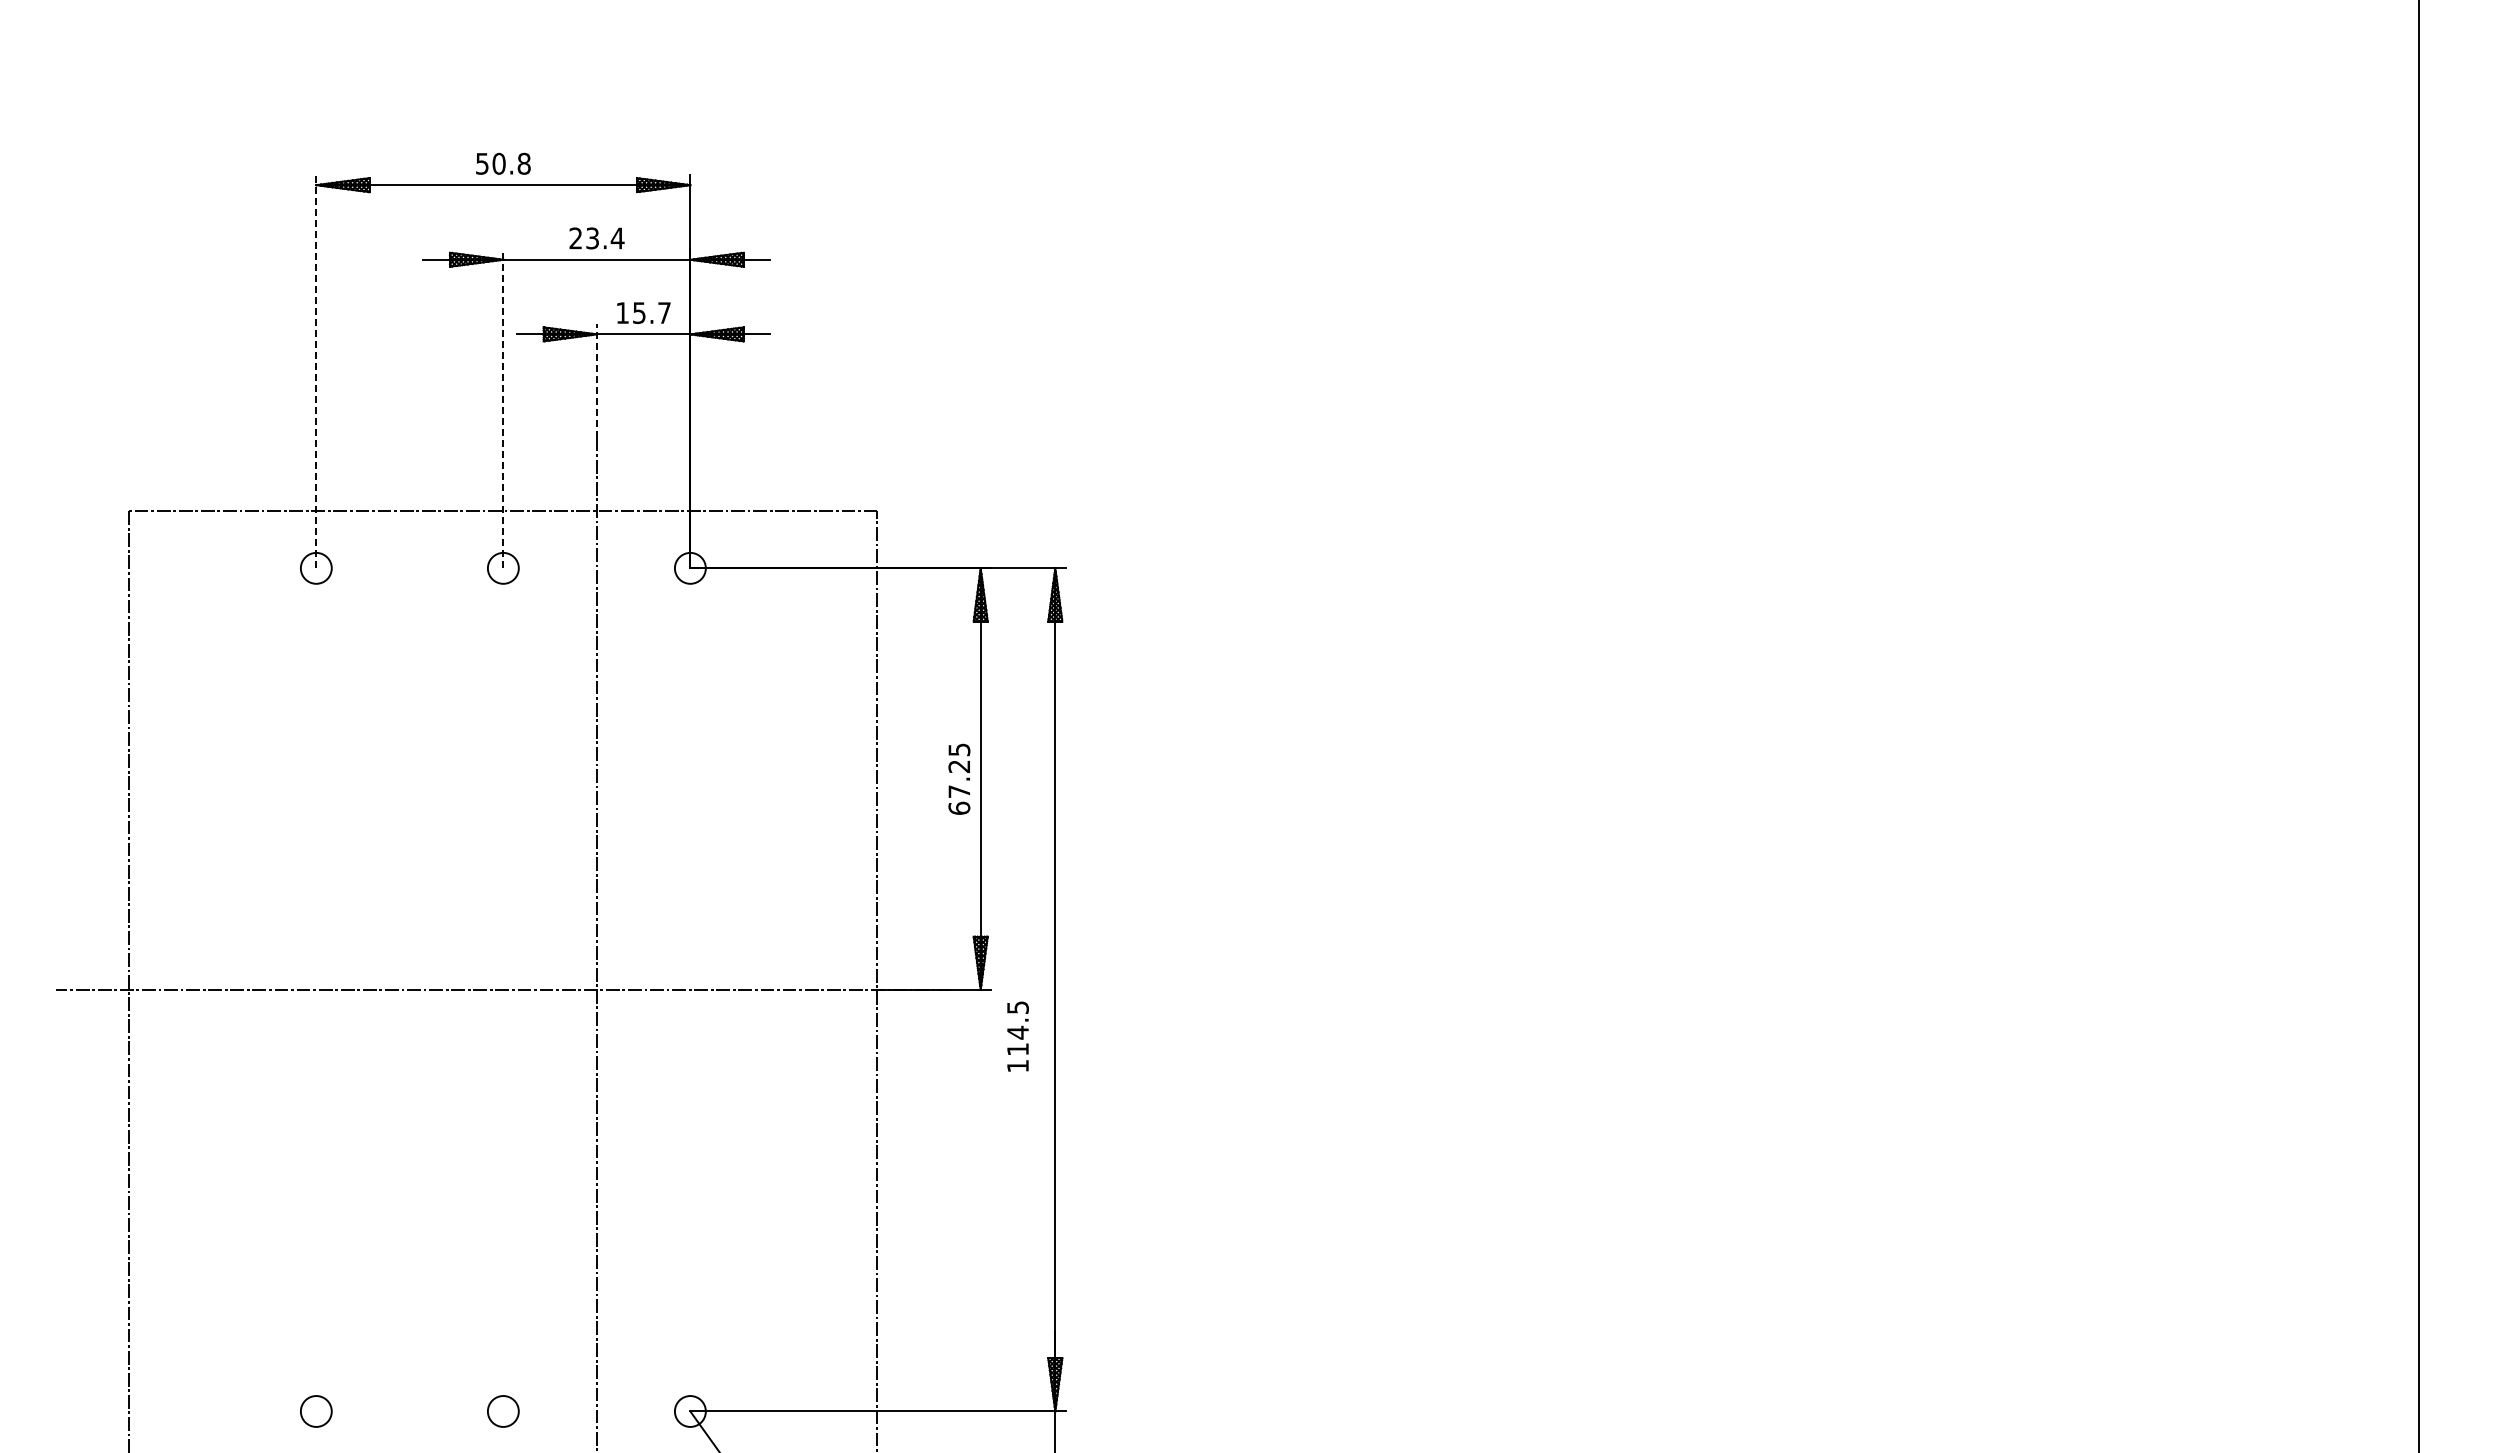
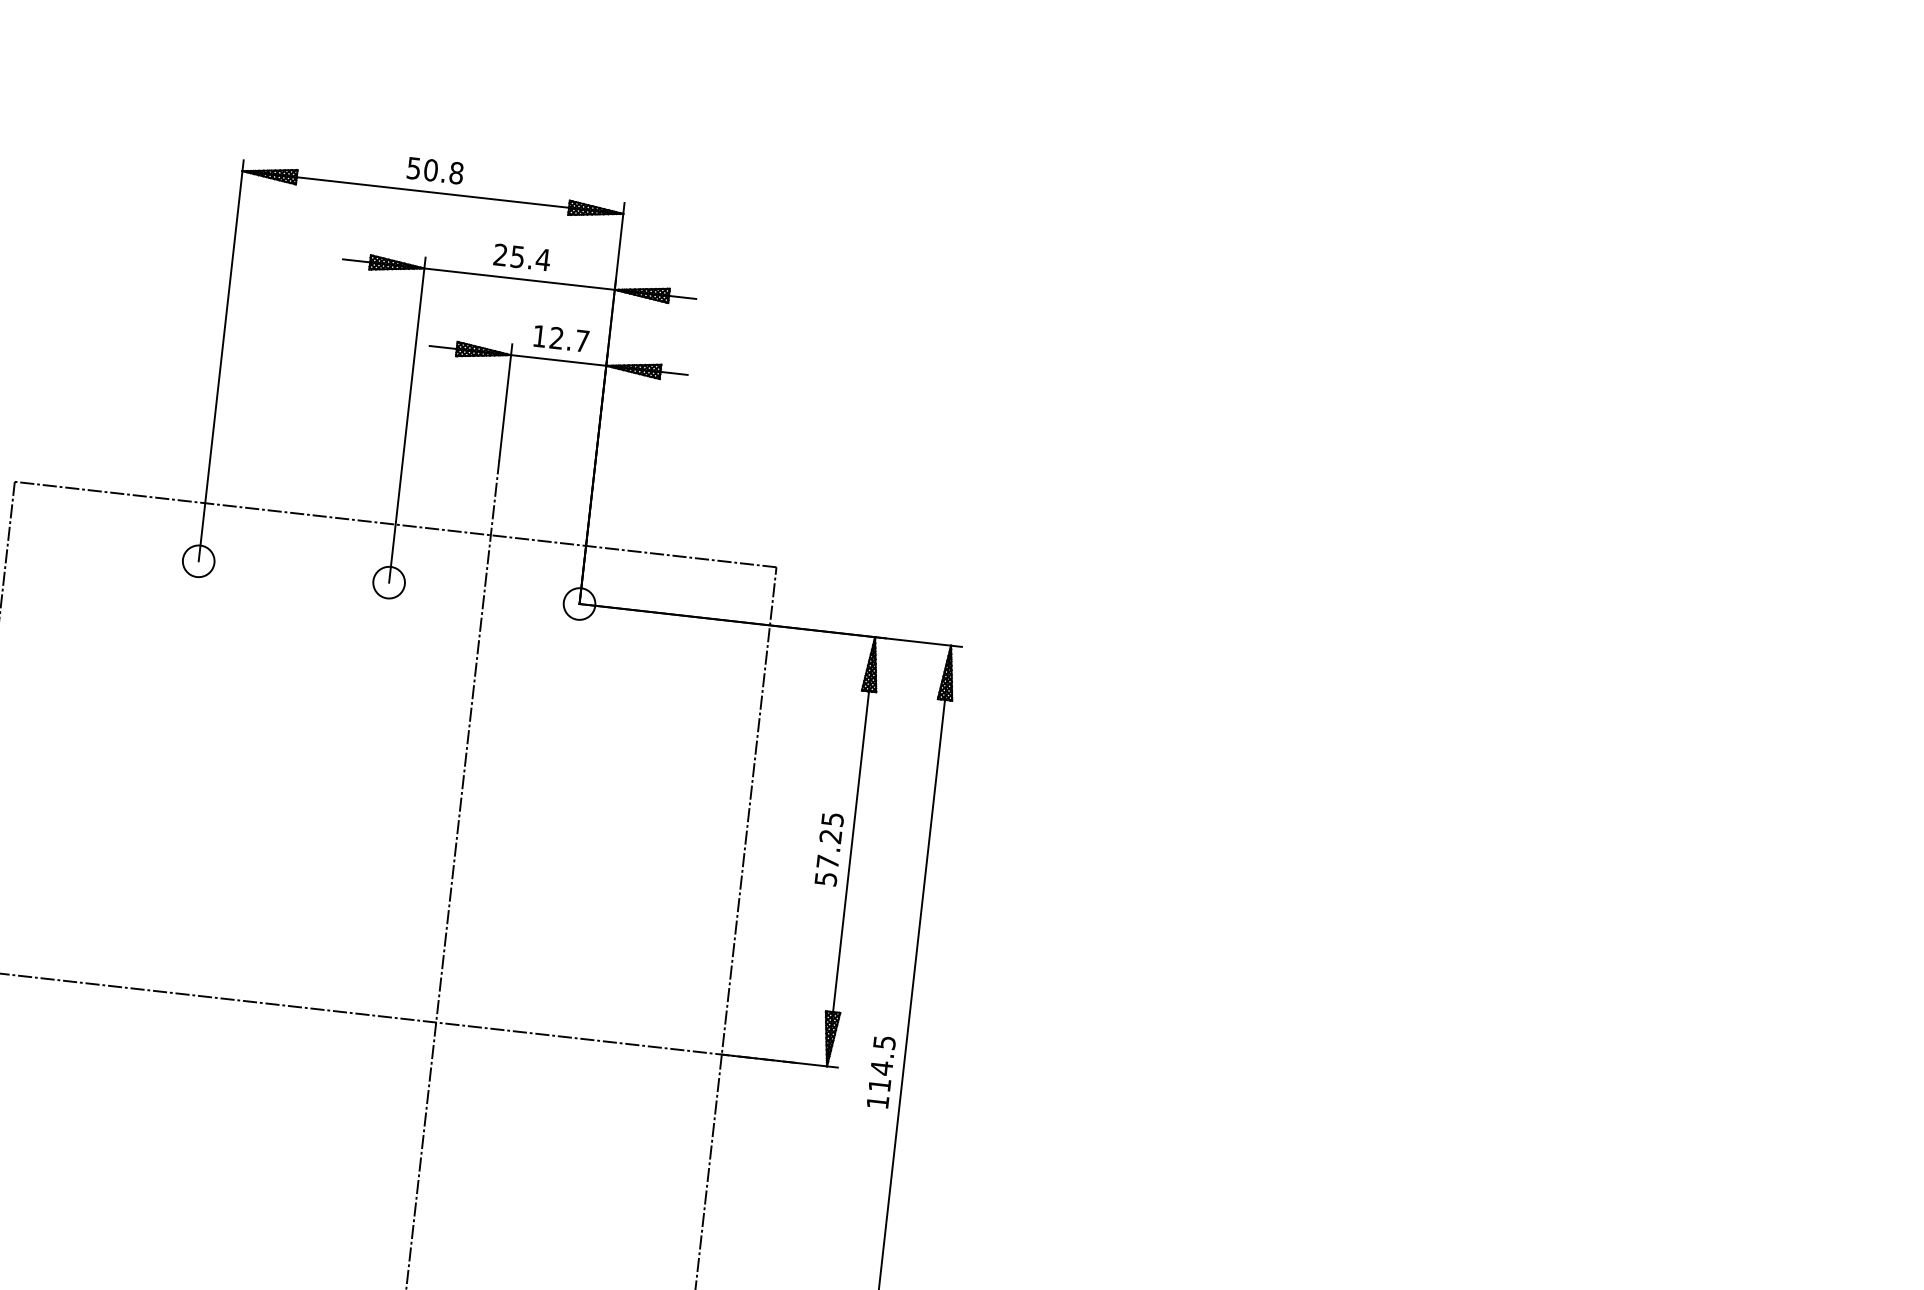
text: (592, 237) -> (517, 255), 23.4 -> 25.4
text: (639, 313) -> (556, 338), 15.7 -> 12.7
line: (316, 371) -> (221, 360), dashed -> solid
line: (596, 380) -> (505, 402), dashed -> solid
line: (503, 408) -> (407, 419), dashed -> solid
text: (959, 807) -> (826, 878), 67.25 -> 57.25
text: (1017, 1036) -> (880, 1071), moved

